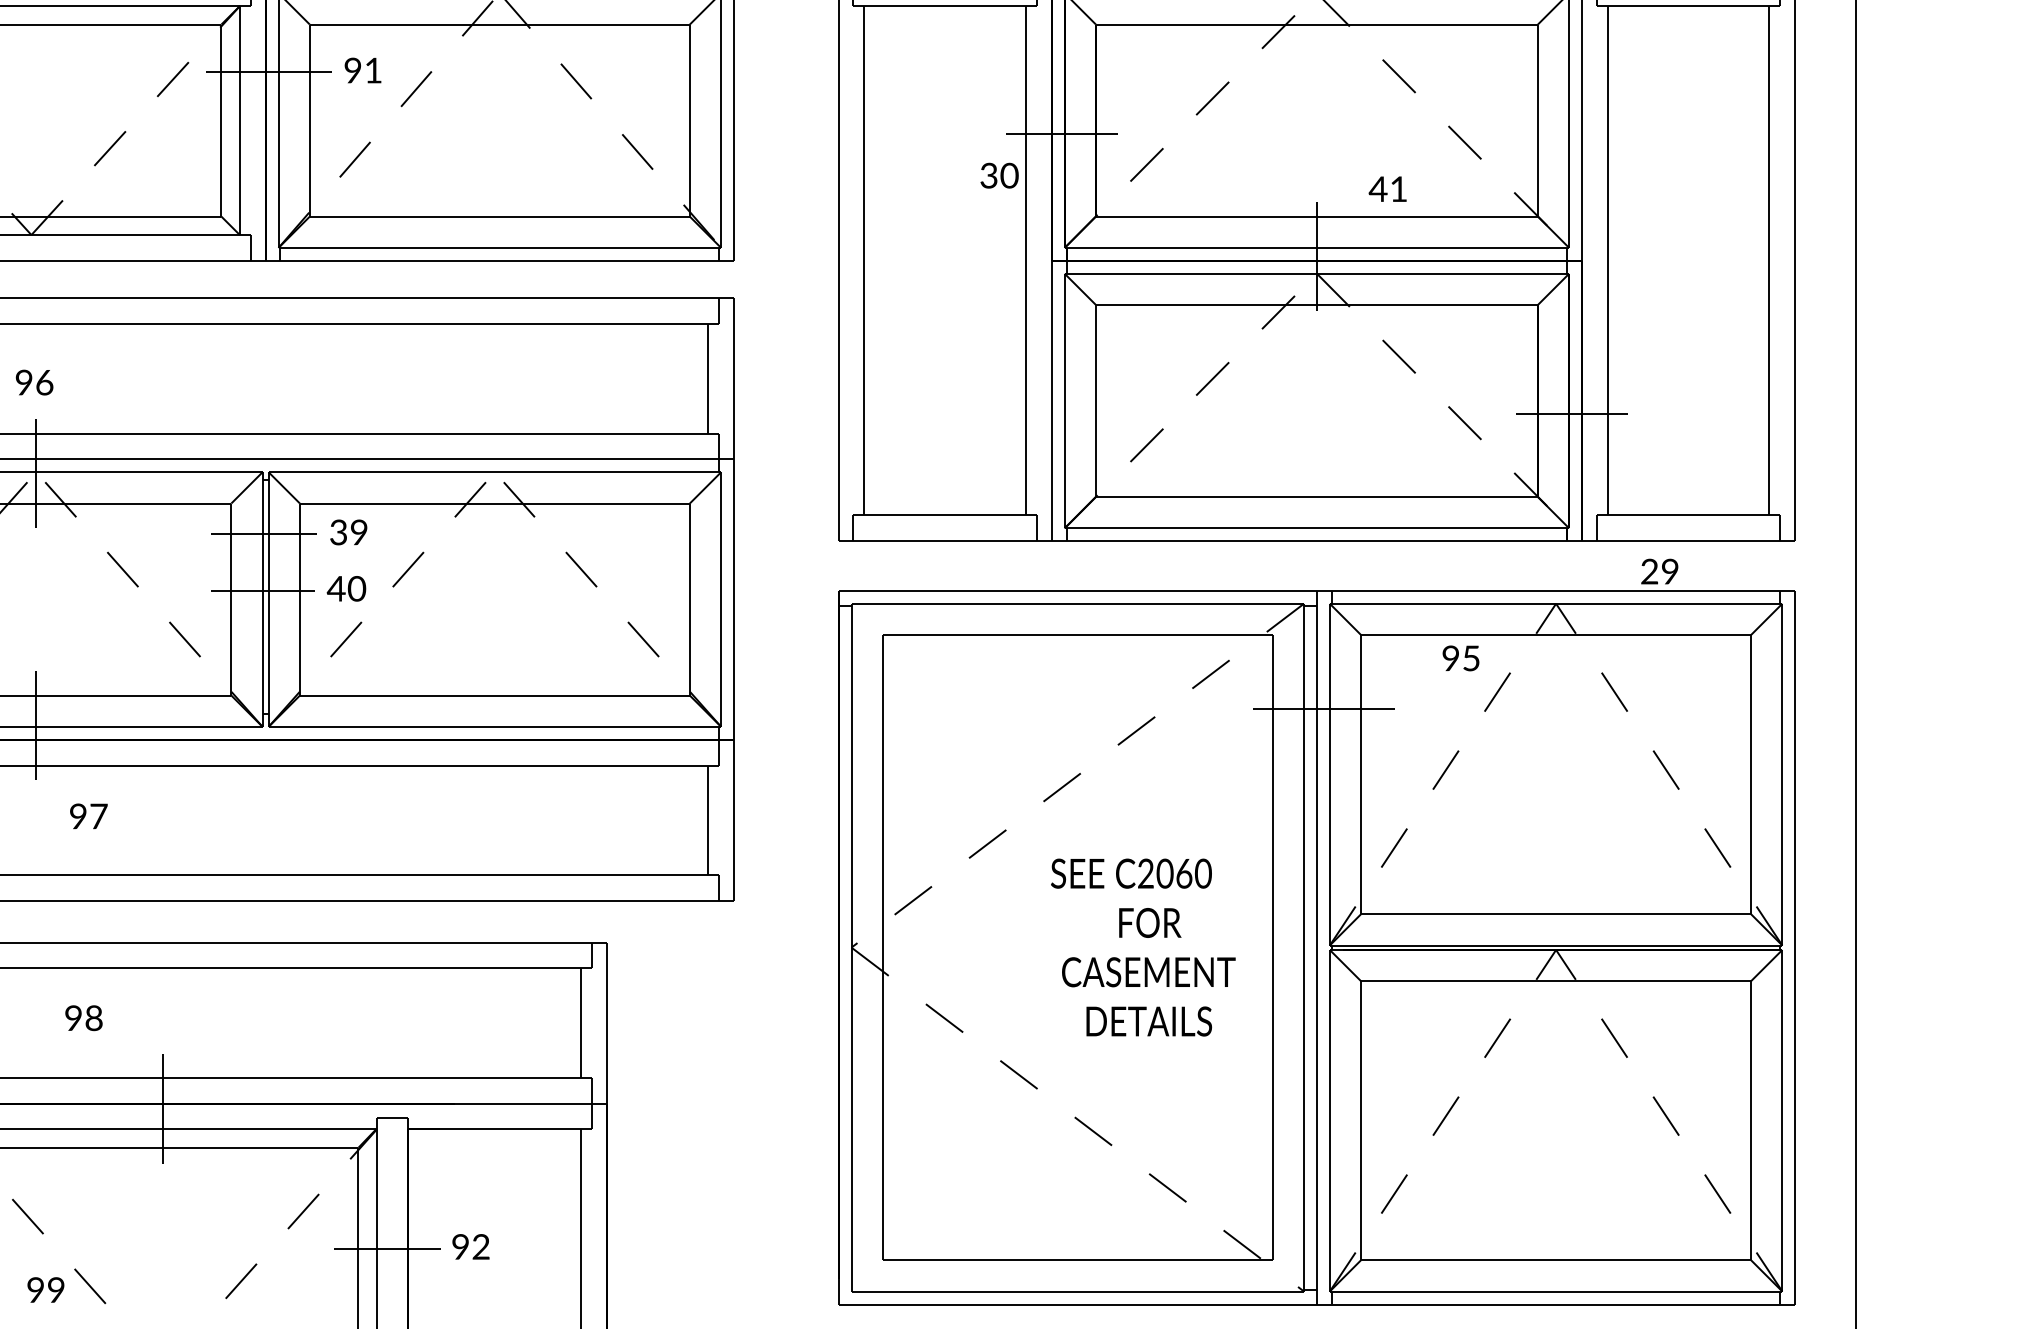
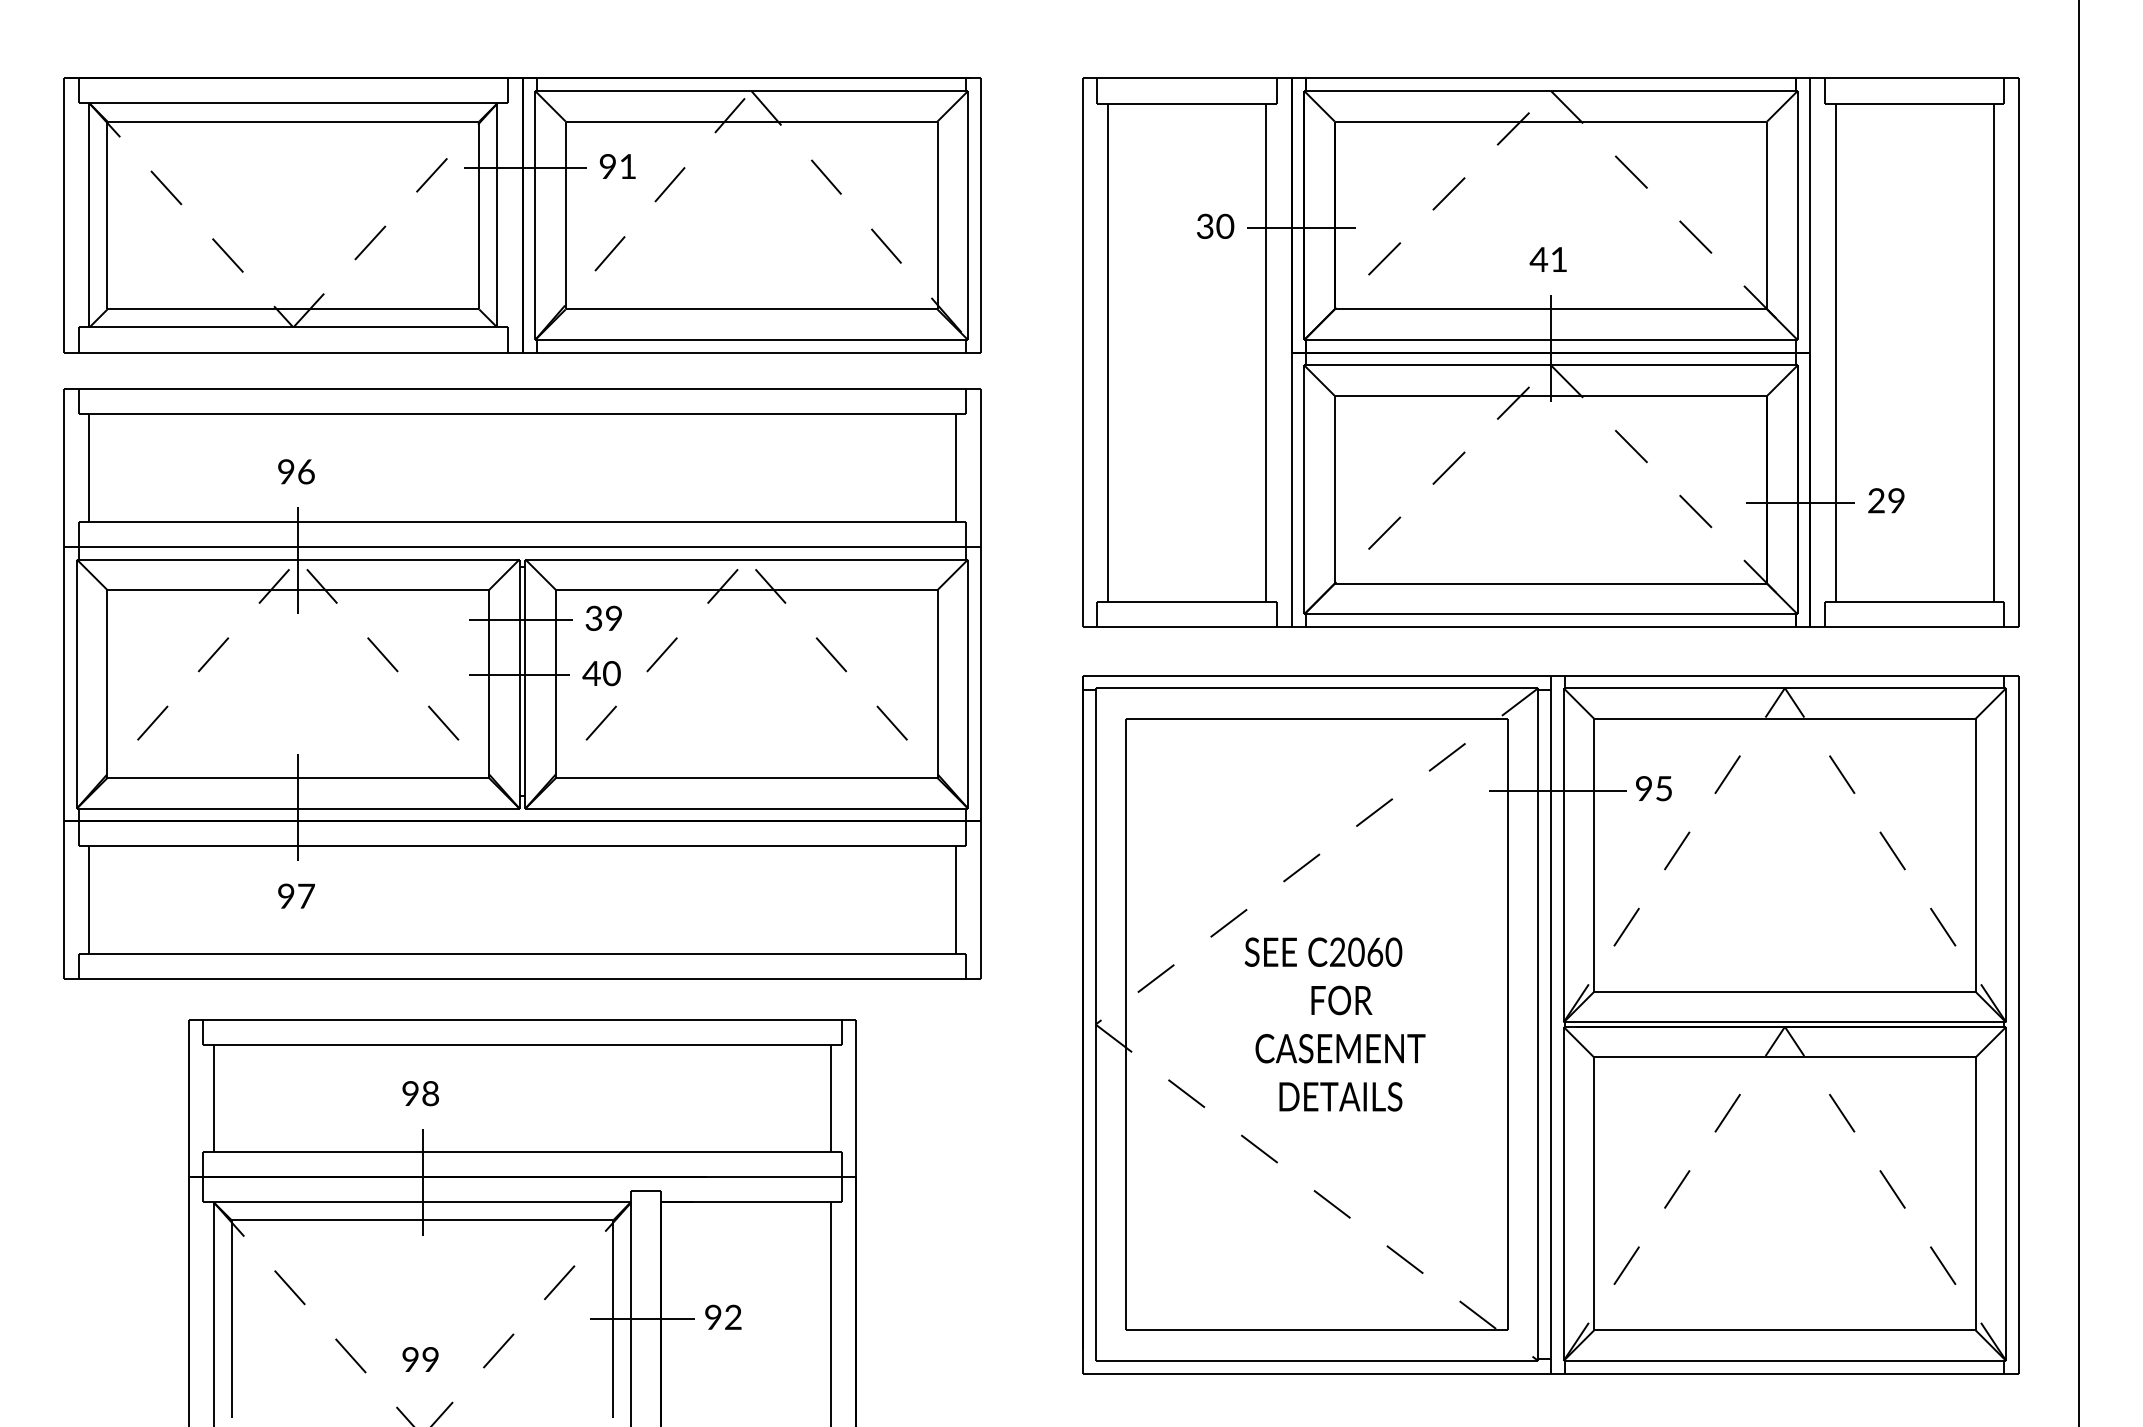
text: (999, 174) -> (1215, 225), moved
text: (1386, 189) -> (1547, 259), moved
text: (1659, 571) -> (1886, 500), moved
text: (1460, 658) -> (1653, 788), moved
text: (88, 815) -> (296, 895), moved
text: (1142, 947) -> (1334, 1024), moved
text: (83, 1018) -> (420, 1093), moved
text: (45, 1289) -> (420, 1359), moved

